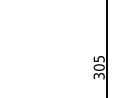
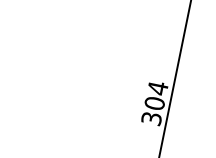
text: (98, 58) -> (156, 87), 305 -> 304

